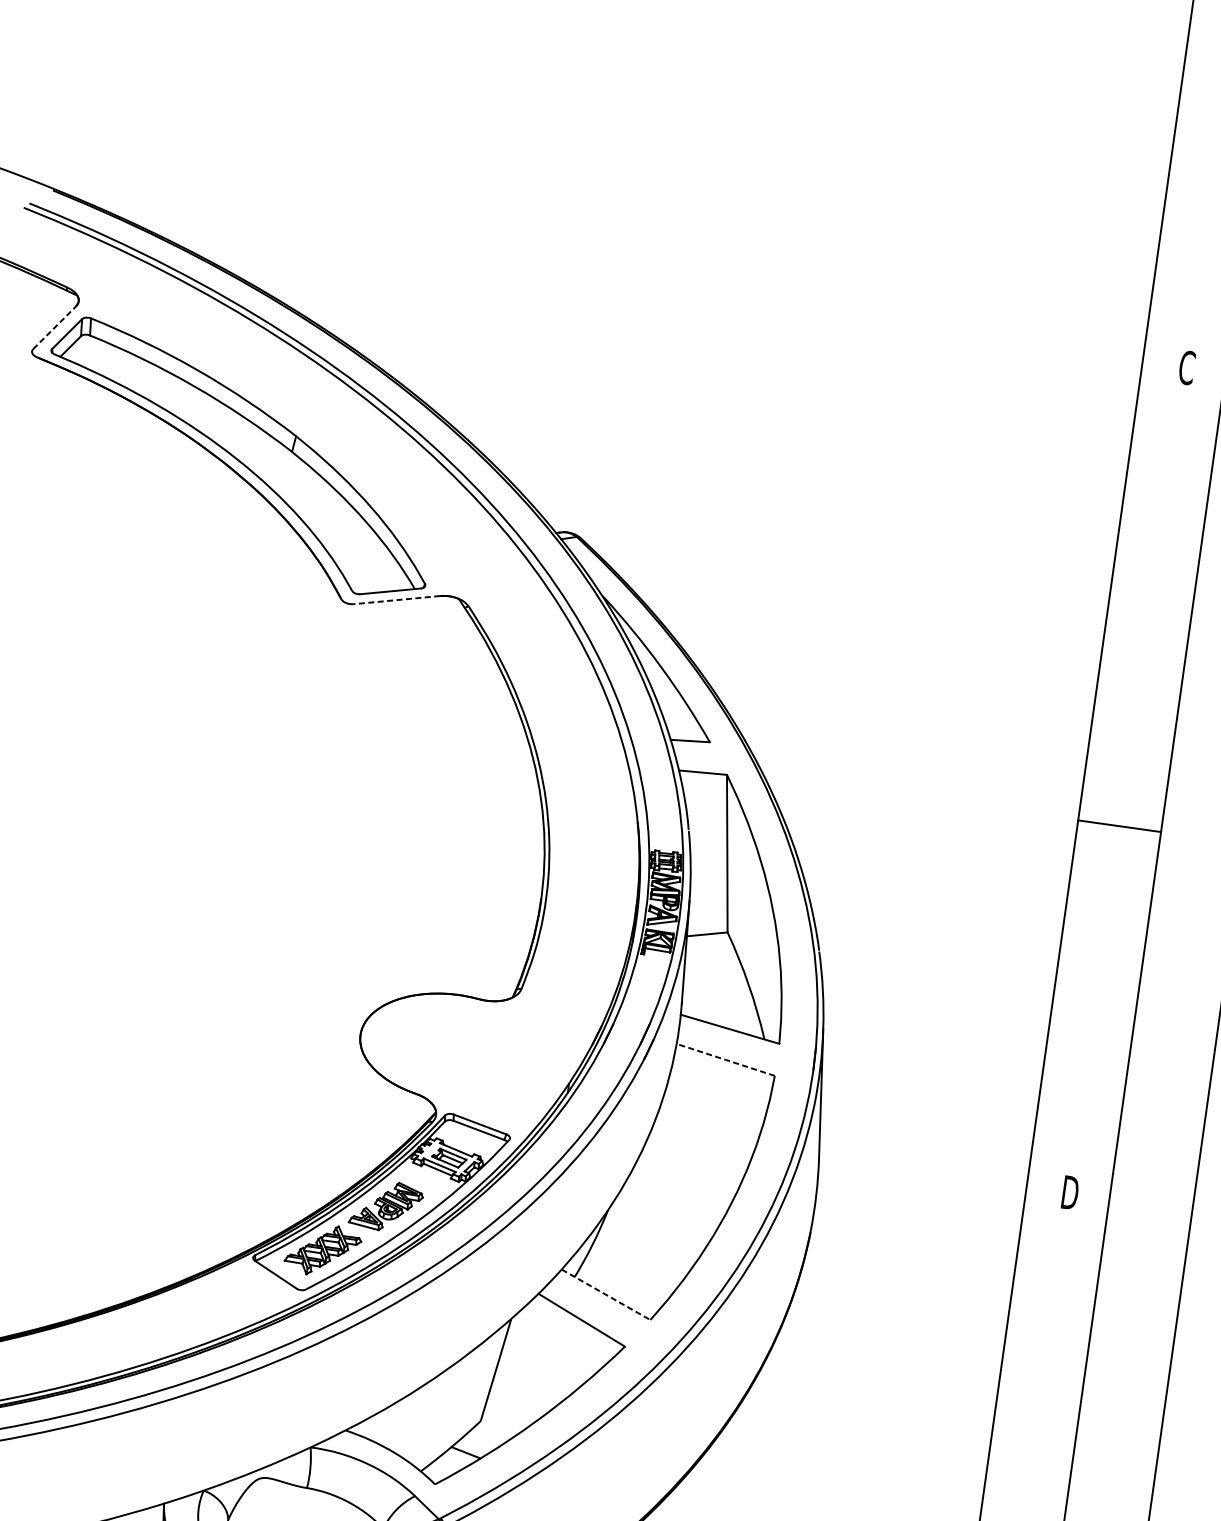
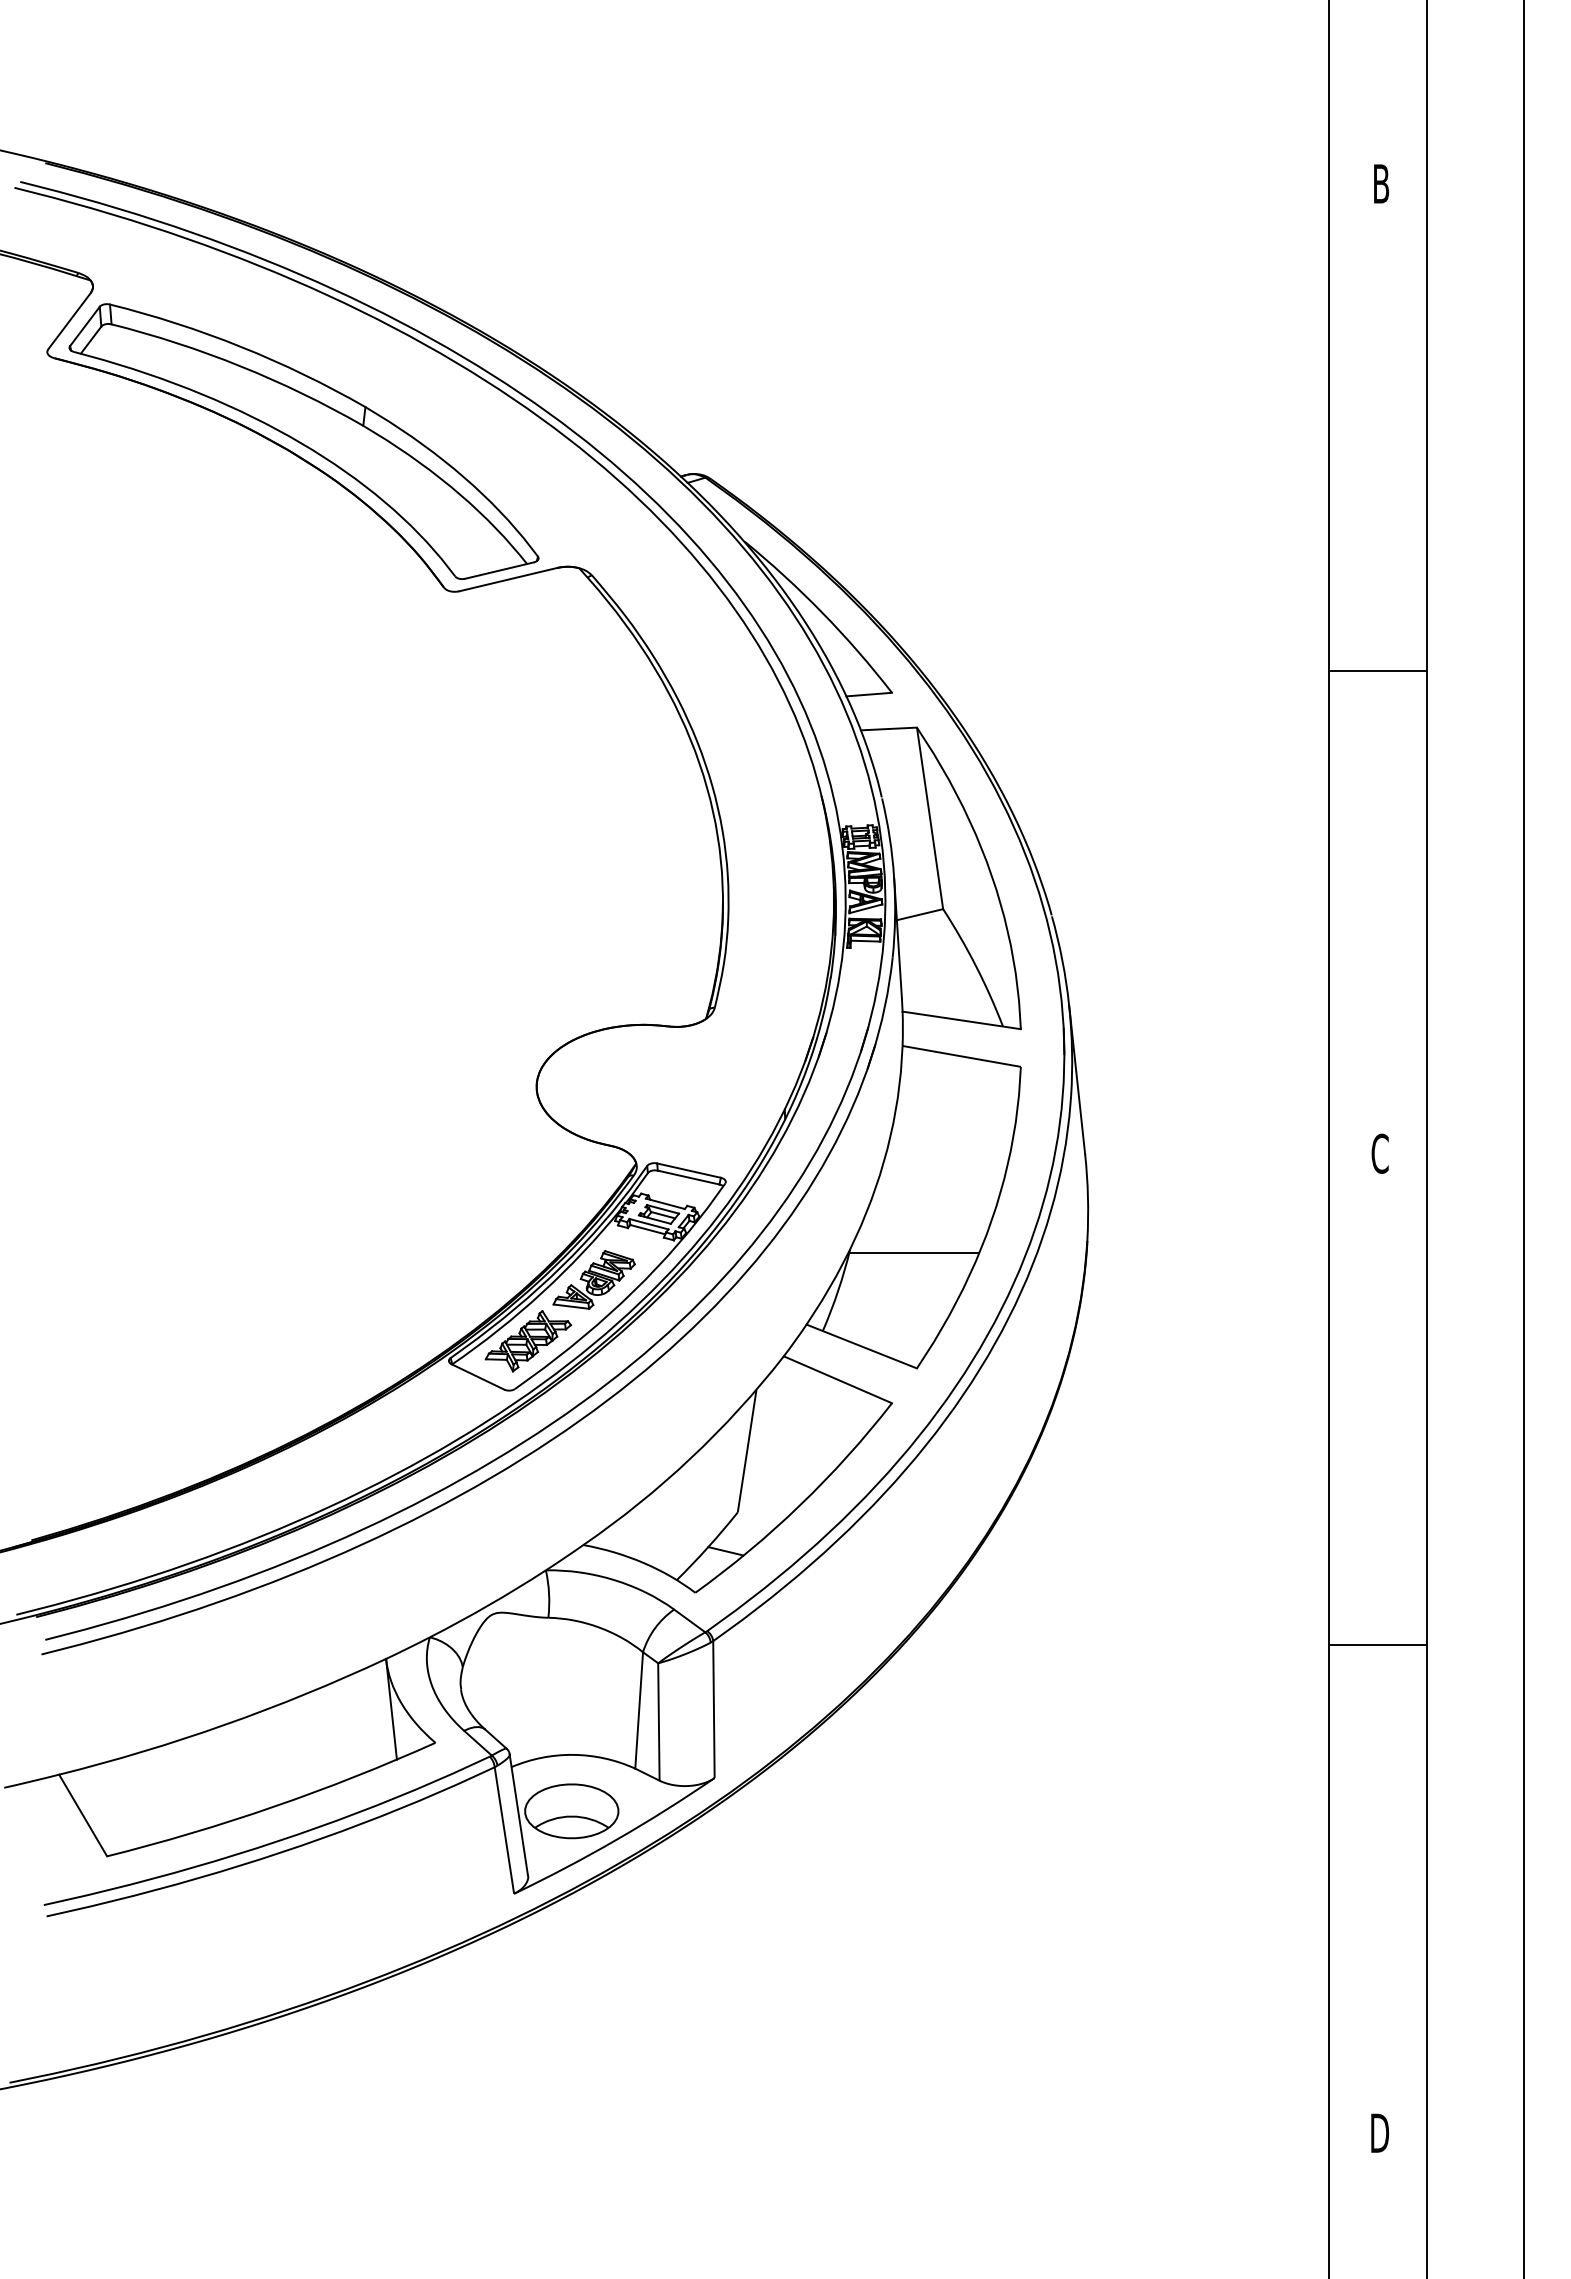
line: (54, 327) -> (69, 320), dashed -> solid
text: (1186, 367) -> (1380, 183), C -> B
line: (396, 599) -> (507, 579), dashed -> solid
line: (1119, 826) -> (1377, 671), moved
line: (725, 1059) -> (961, 1056), dashed -> solid
text: (1070, 1192) -> (1380, 1153), D -> C
line: (662, 1221) -> (914, 1253), added
line: (606, 1294) -> (862, 1346), dashed -> solid

